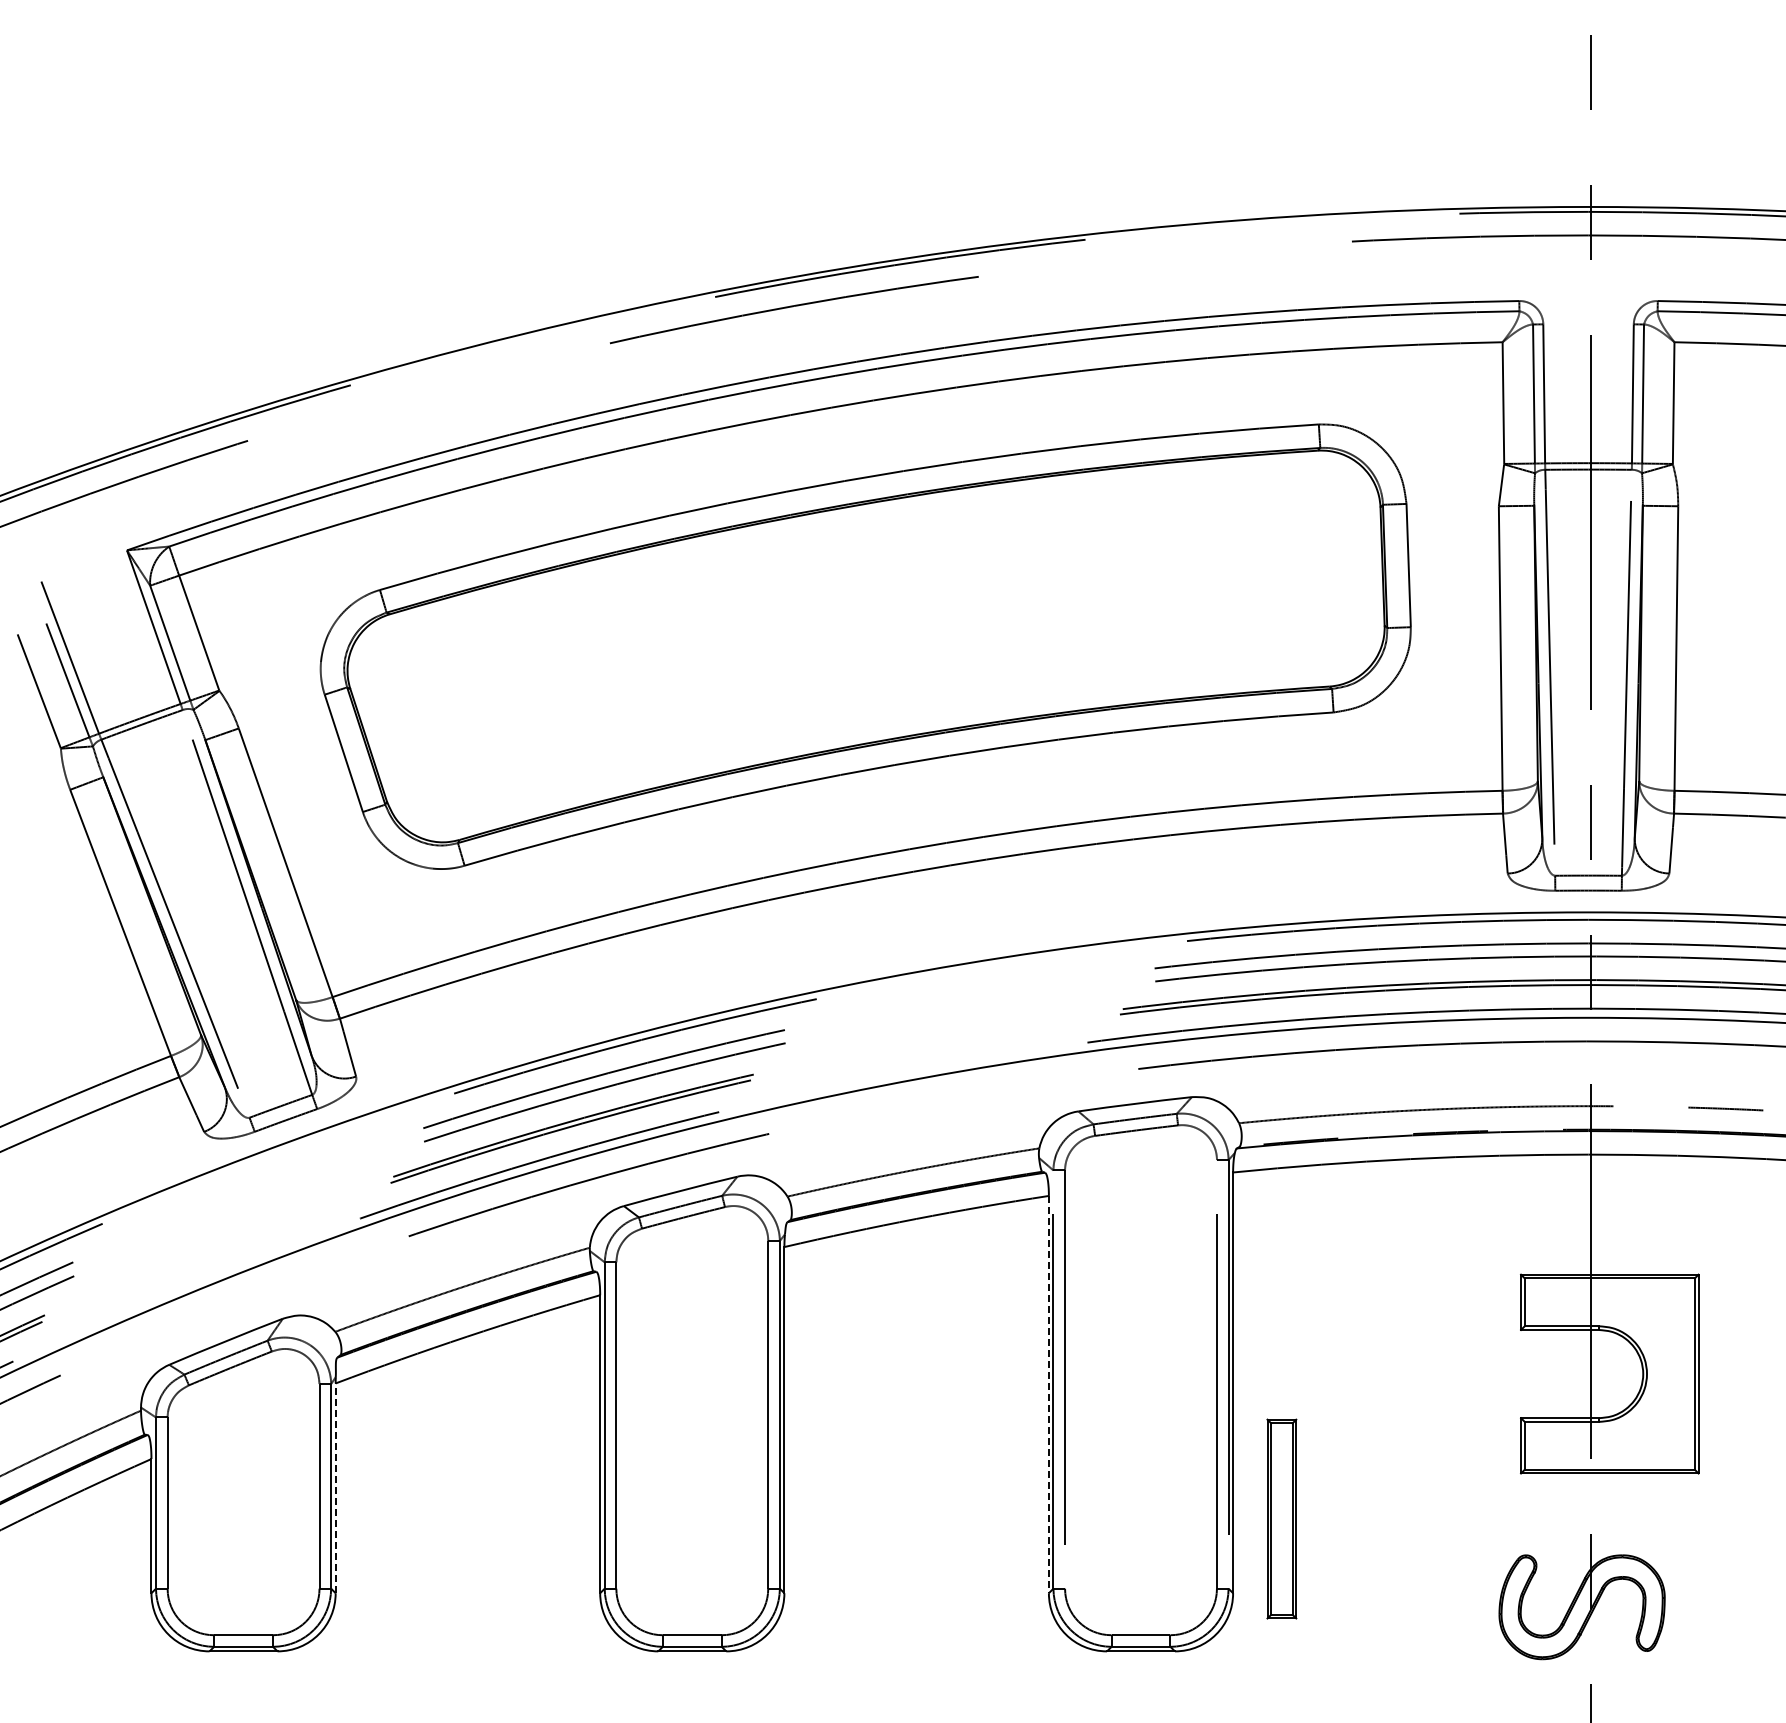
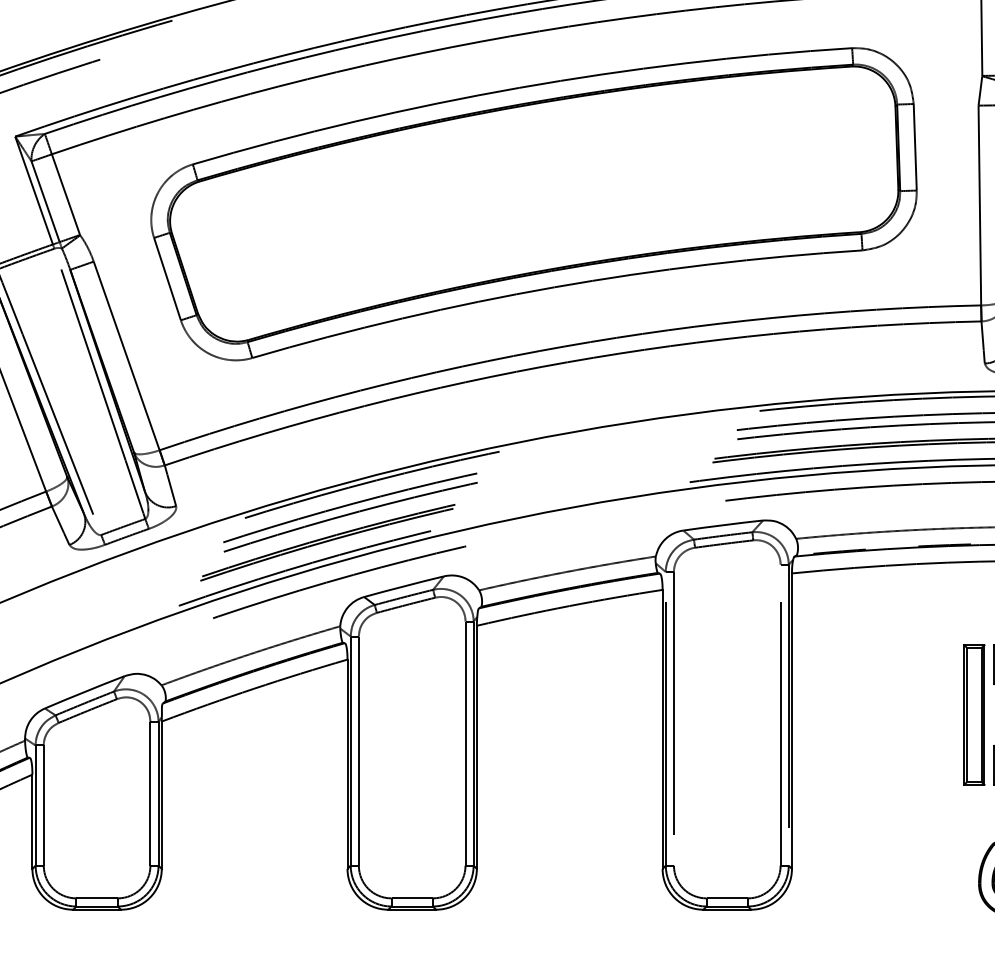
line: (1048, 1394) -> (662, 729), dashed -> solid
line: (335, 1488) -> (161, 795), dashed -> solid
part: (1281, 1518) -> (974, 714), moved

